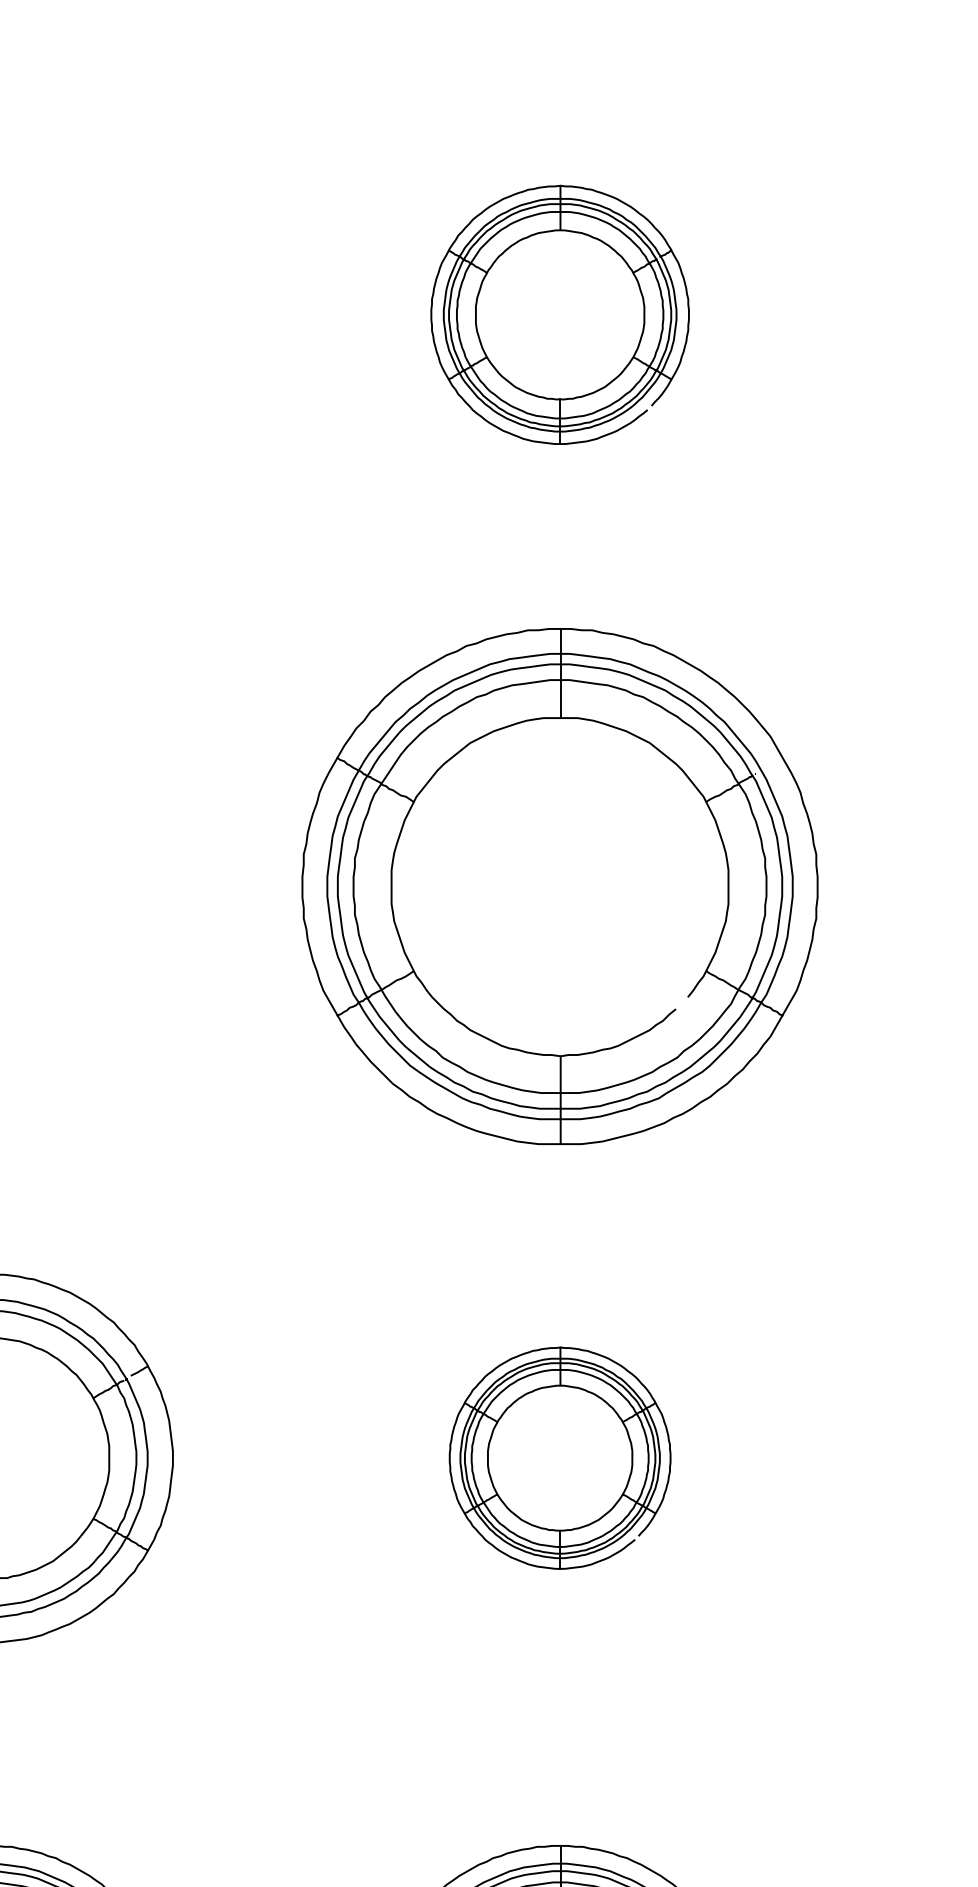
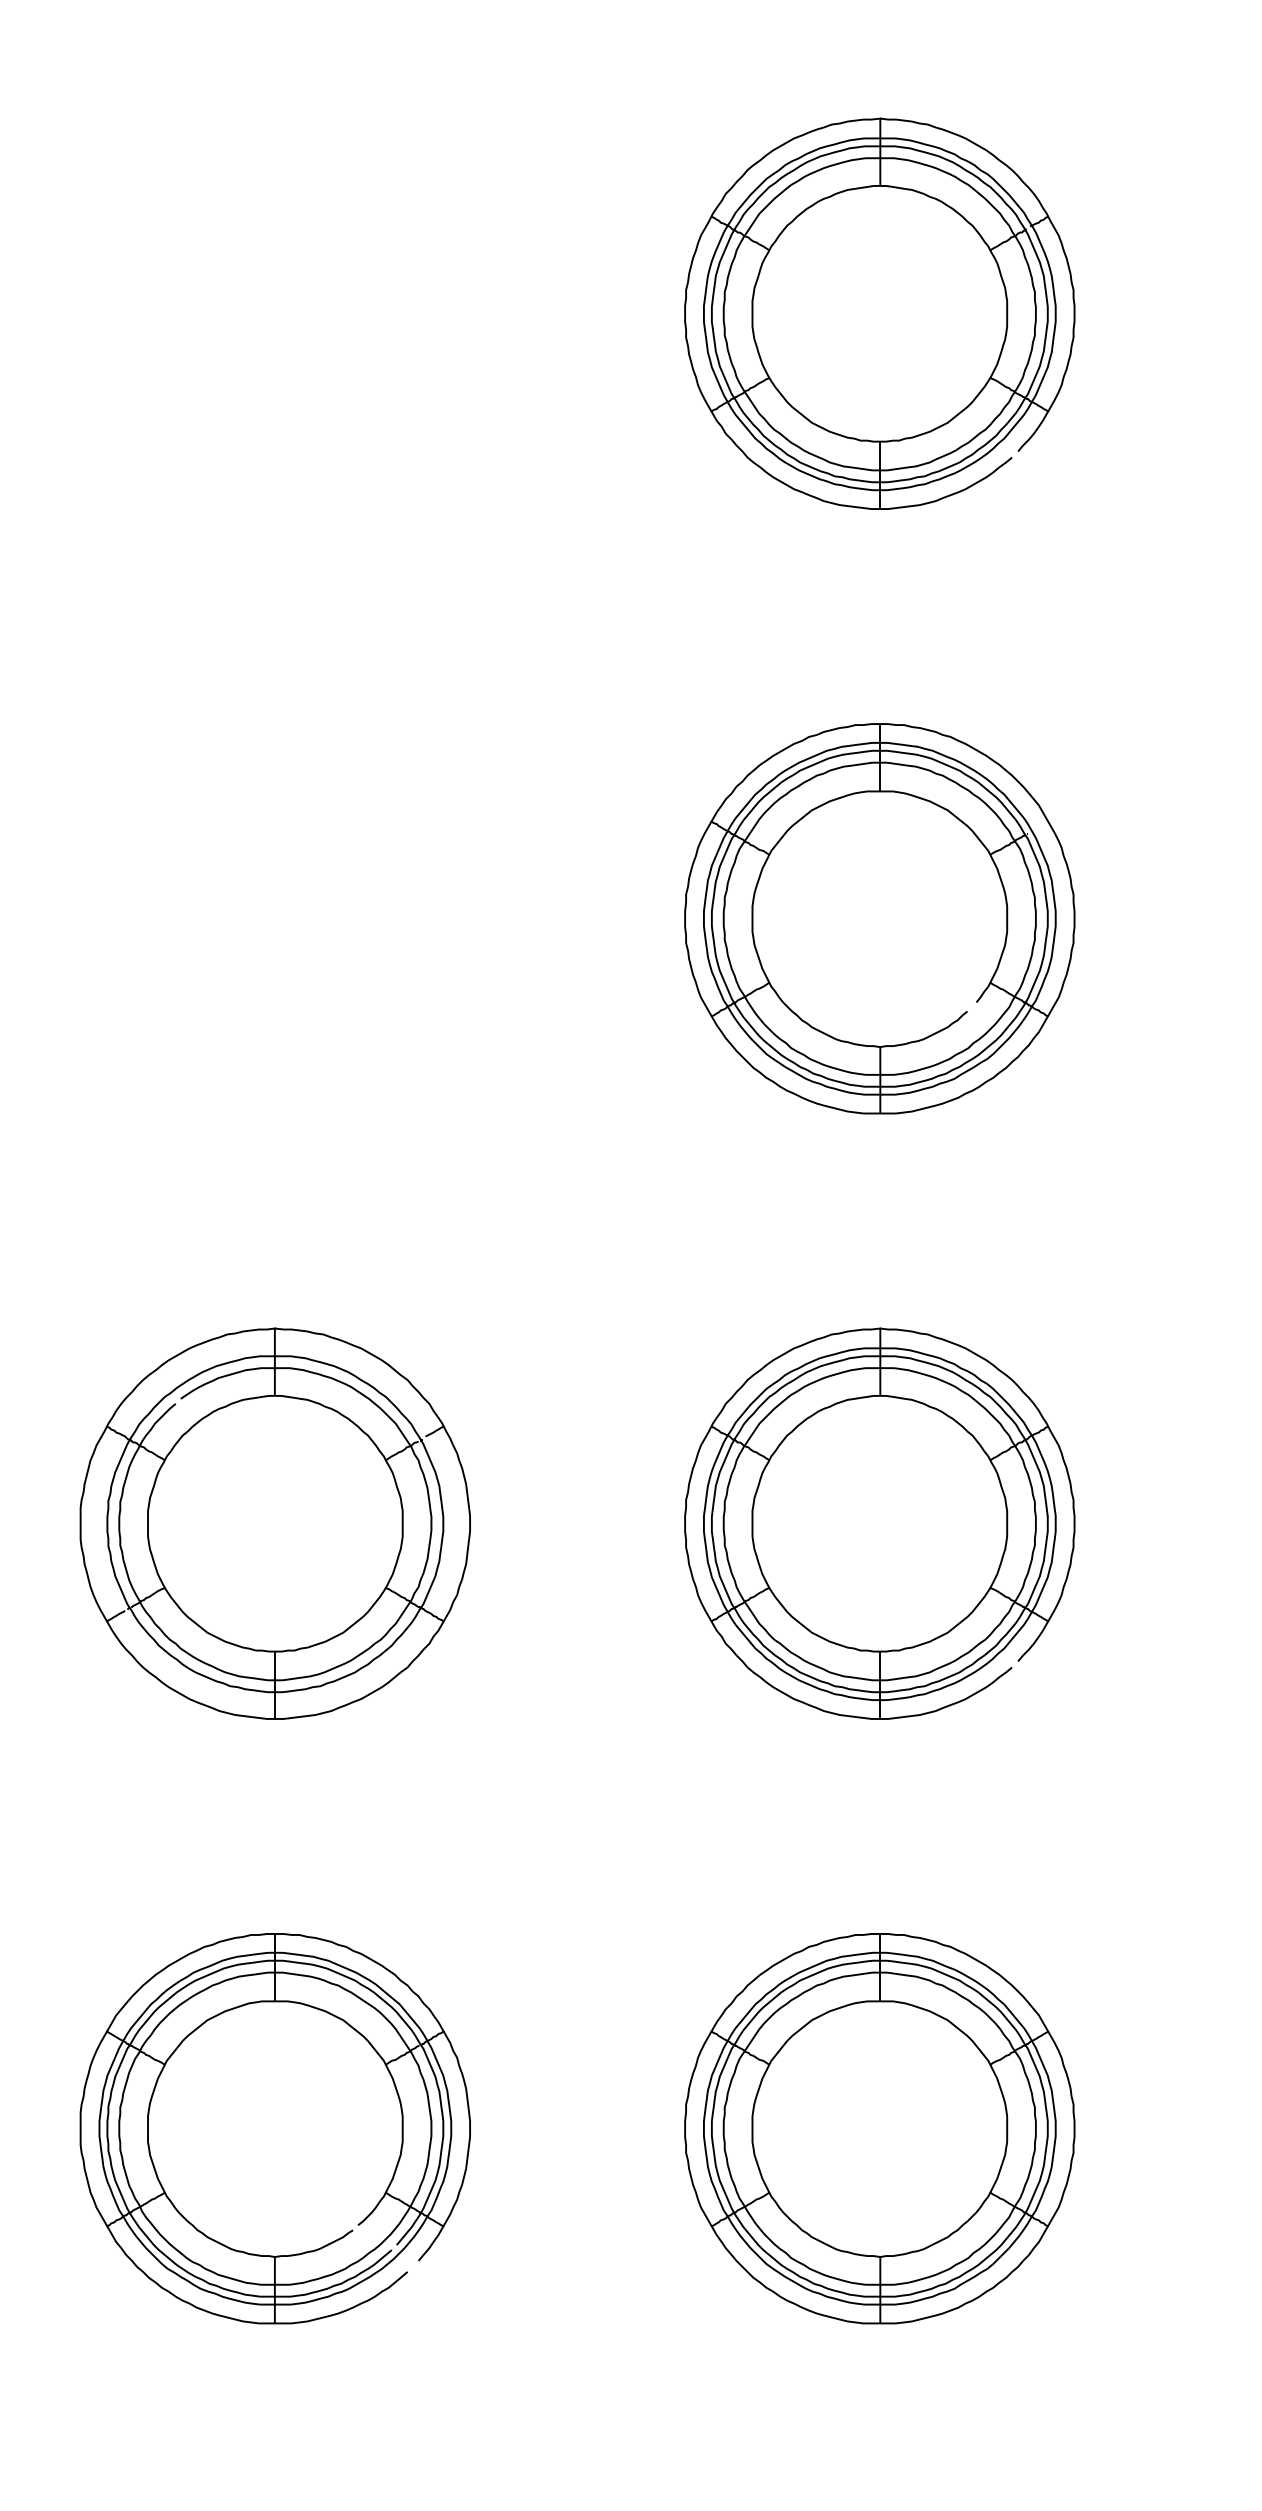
part: (559, 314) -> (879, 313), size x1.43
part: (559, 886) -> (879, 918), size x0.71
part: (559, 1458) -> (879, 1523), size x1.67

